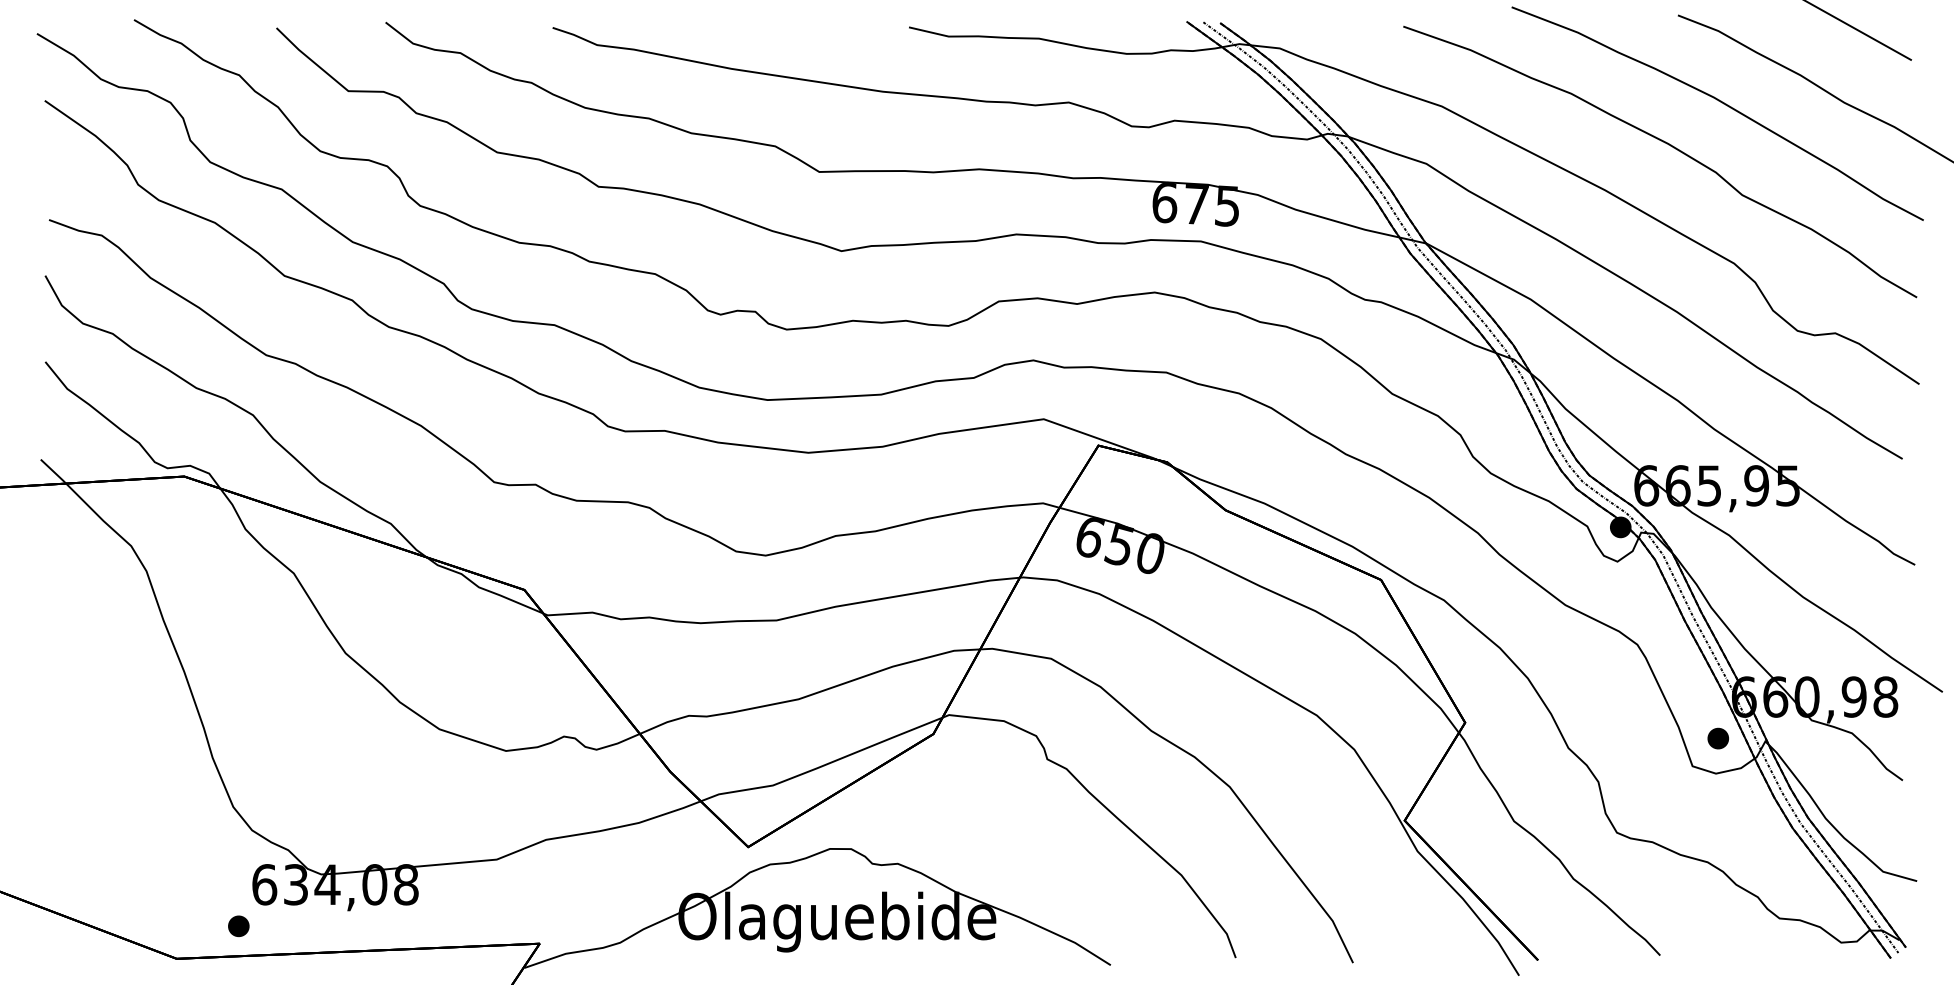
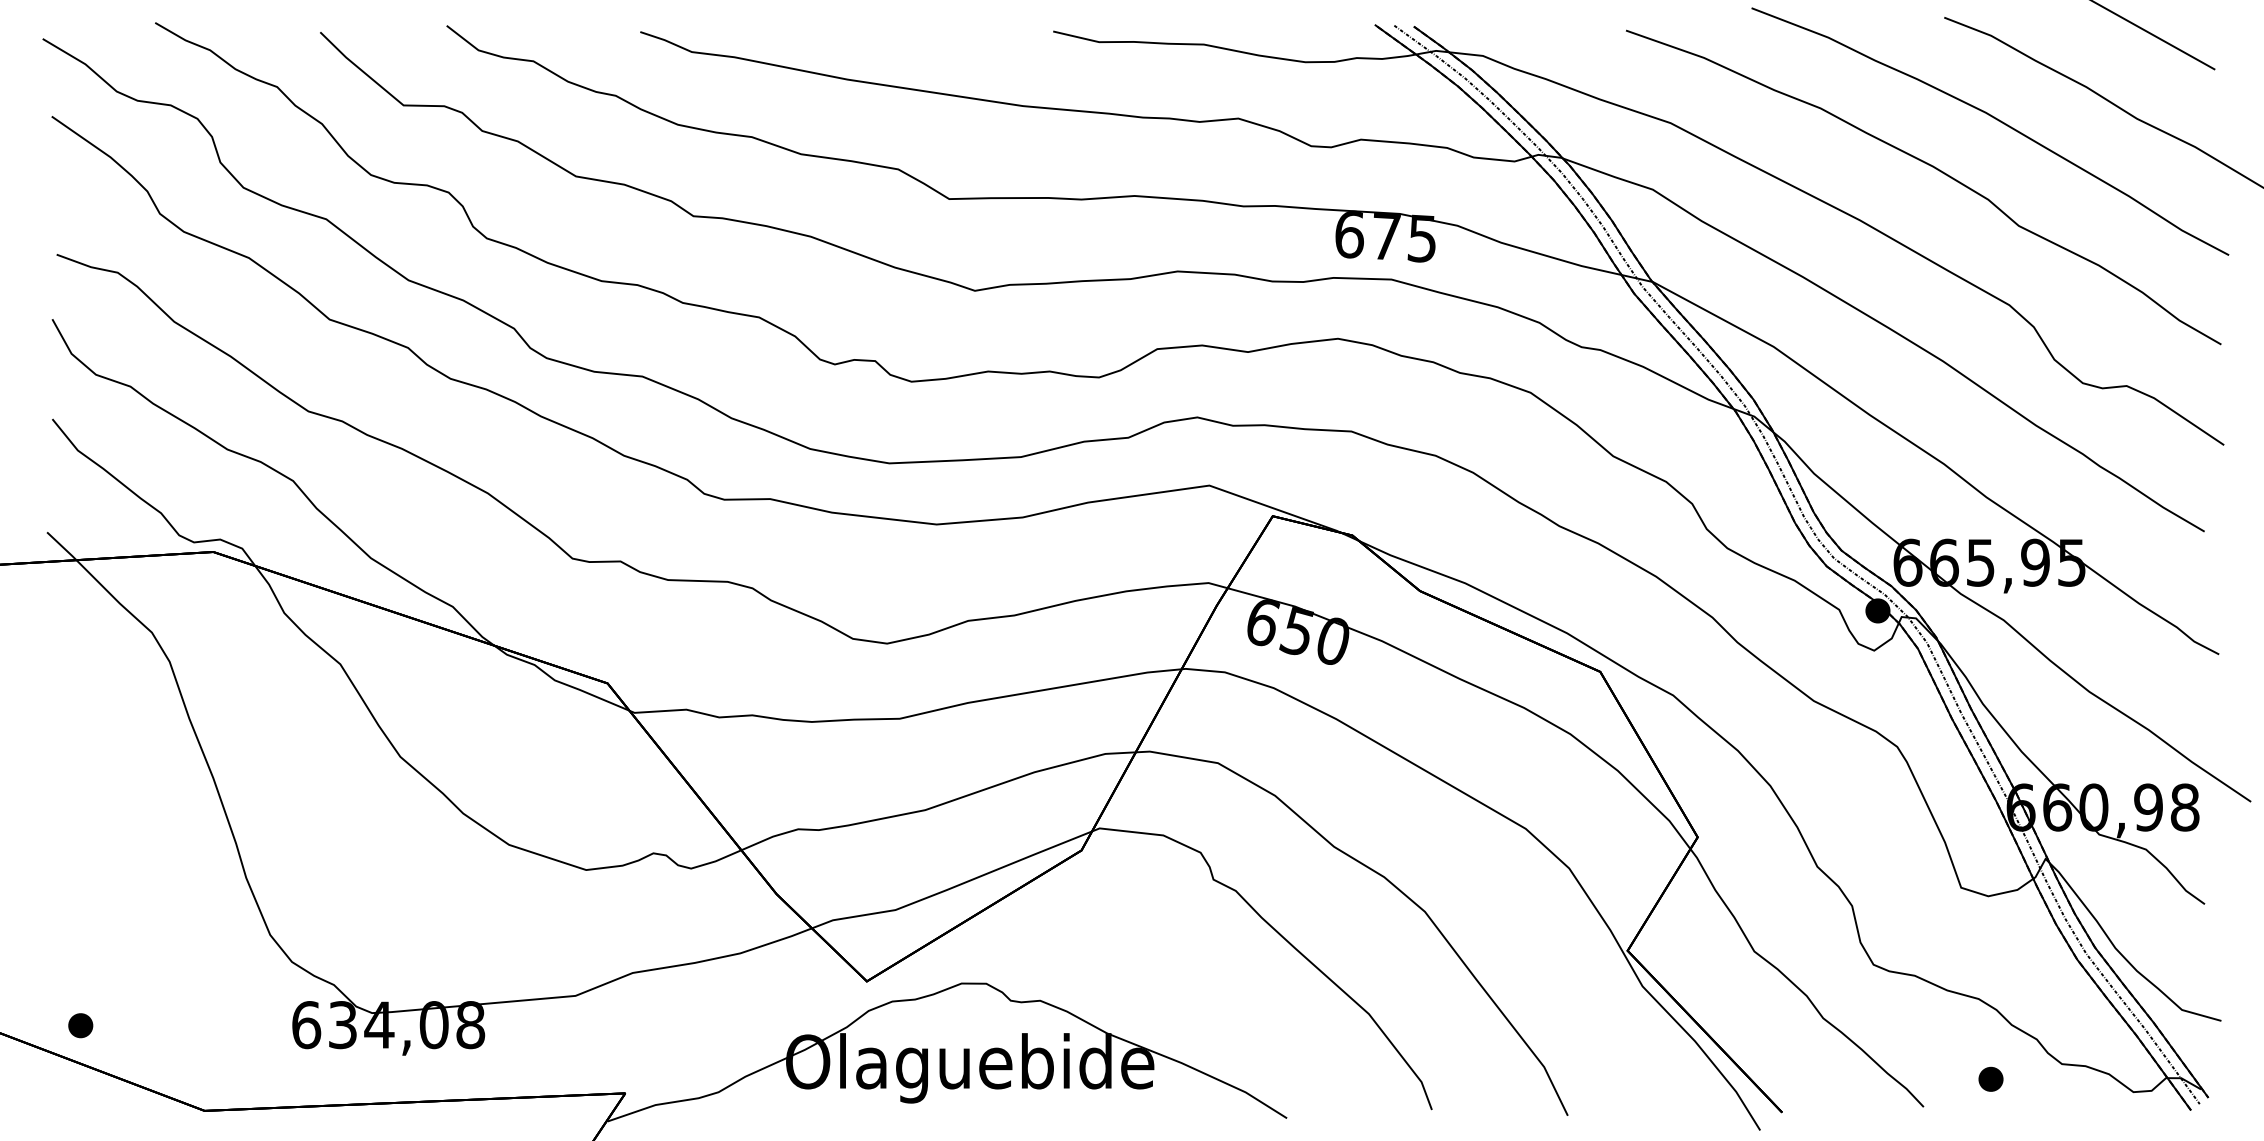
part: (1717, 738) -> (1990, 1079), moved
part: (238, 926) -> (80, 1025), moved

